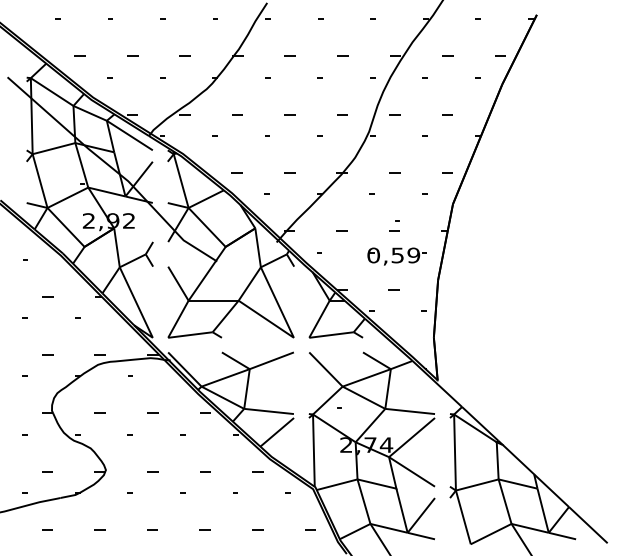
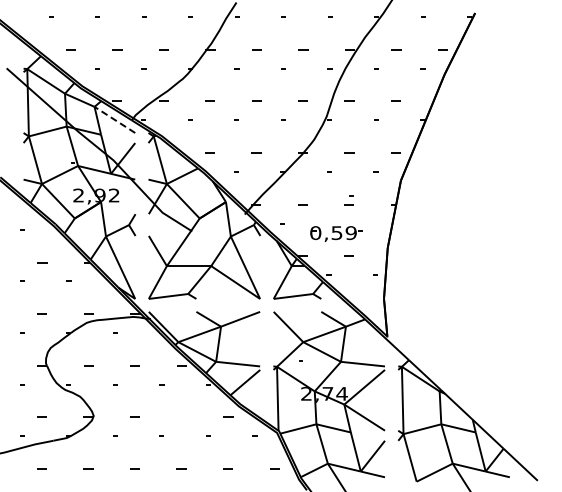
line: (129, 135) -> (114, 119), solid -> dashed
part: (397, 255) -> (336, 233), moved
line: (205, 470) -> (181, 416), removed

